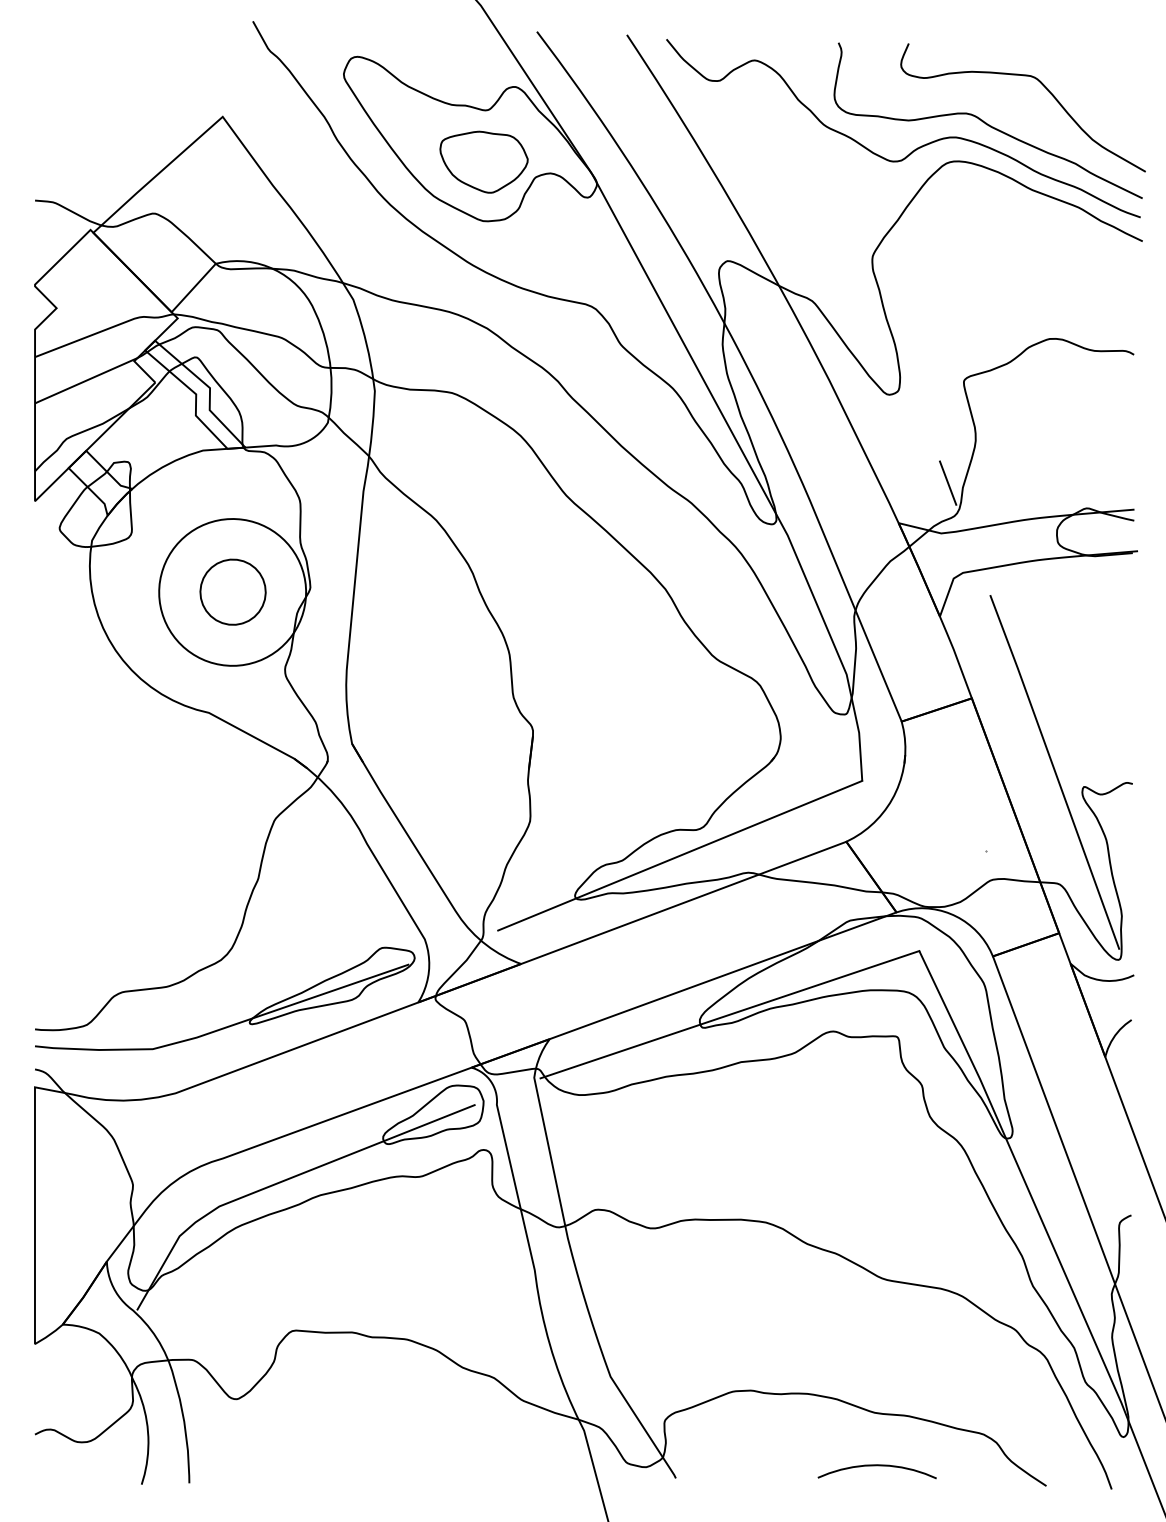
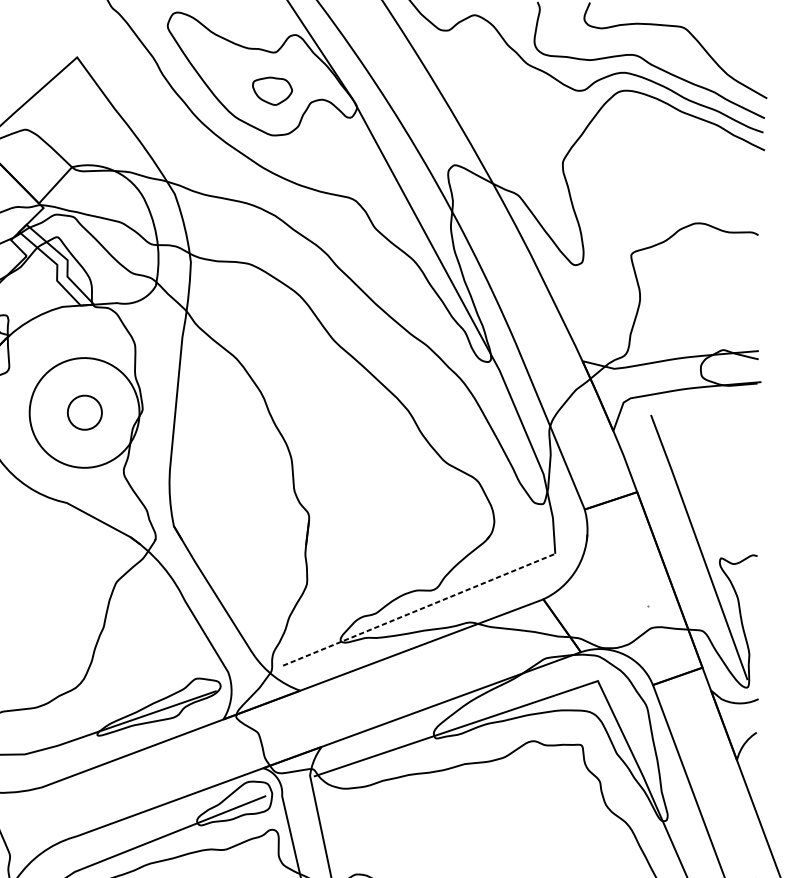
part: (483, 161) -> (272, 90), size x0.6
line: (947, 482) -> (619, 330), removed
part: (232, 591) -> (84, 412), size x0.7
line: (680, 855) -> (419, 609), solid -> dashed

